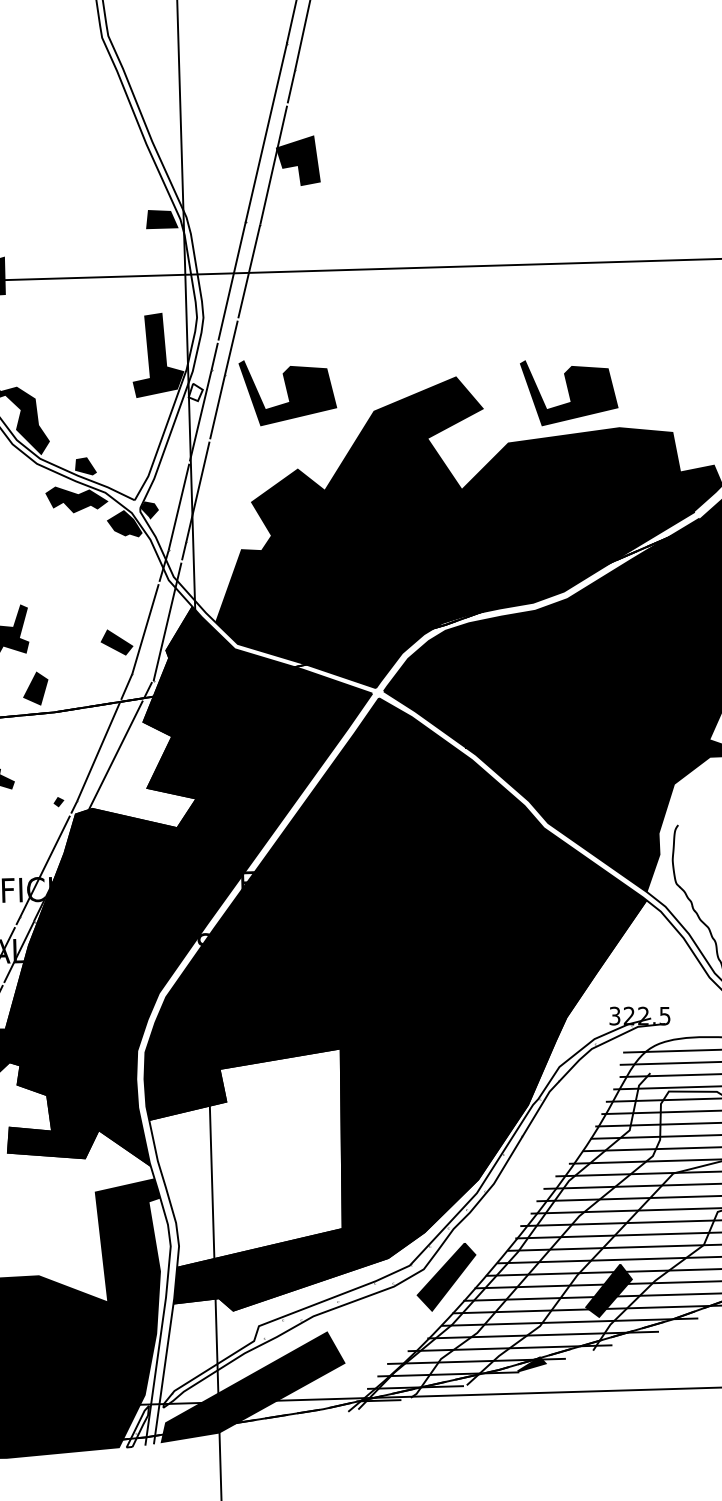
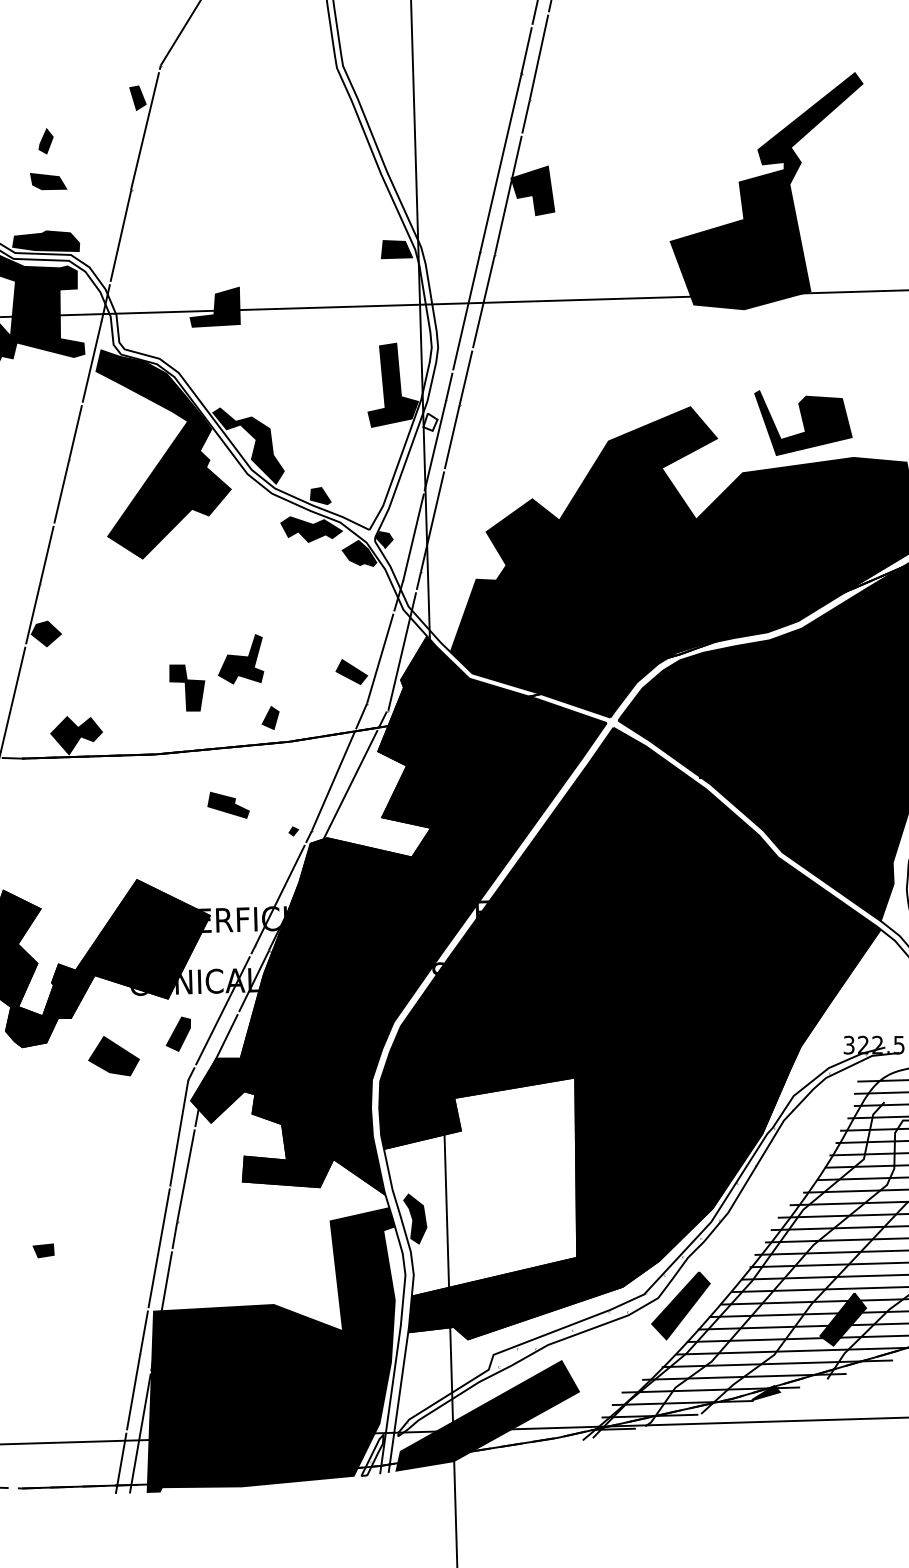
fill: (532, 160) -> (766, 190), added
part: (287, 392) -> (522, 422), removed
part: (35, 688) -> (270, 717), size x0.71
fill: (180, 1189) -> (415, 1218), added

